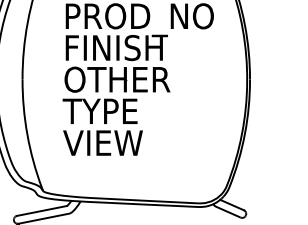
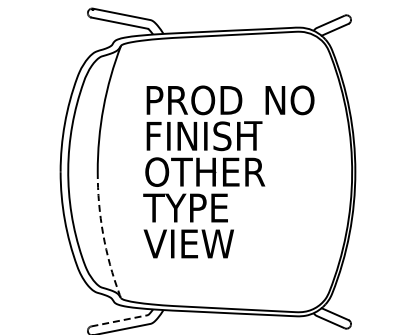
line: (28, 140) -> (104, 240), solid -> dashed
line: (41, 210) -> (119, 320), solid -> dashed

